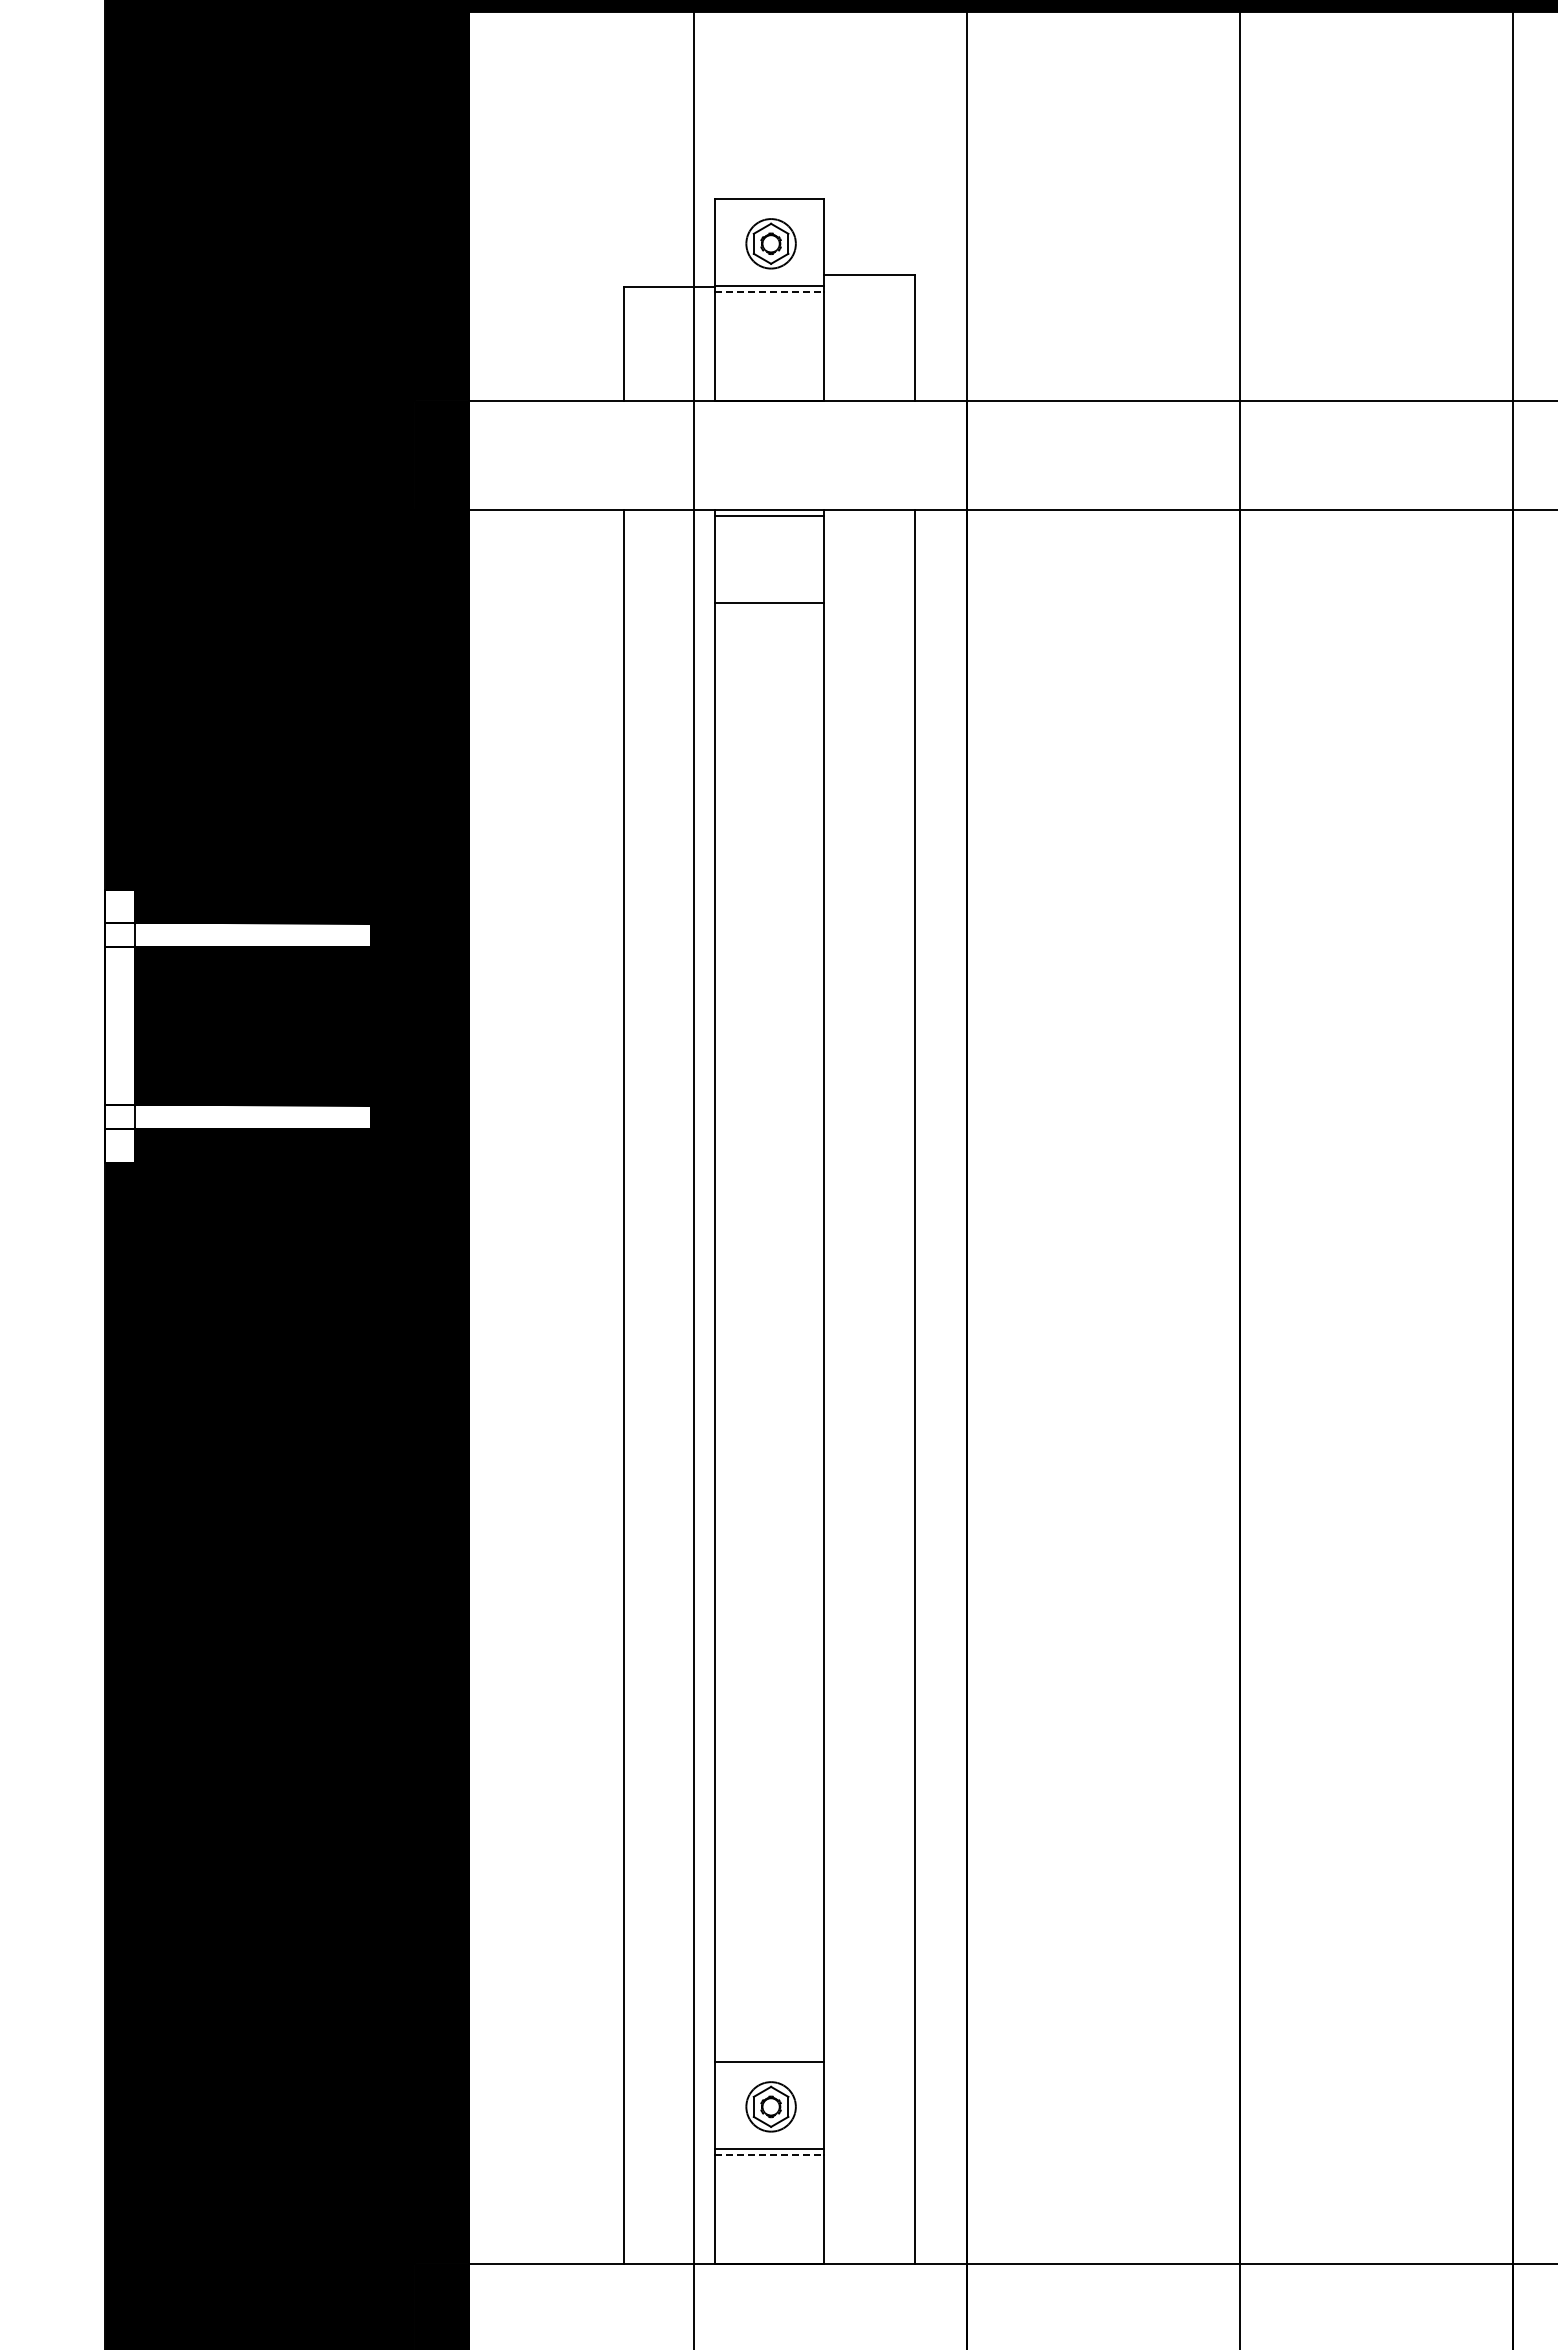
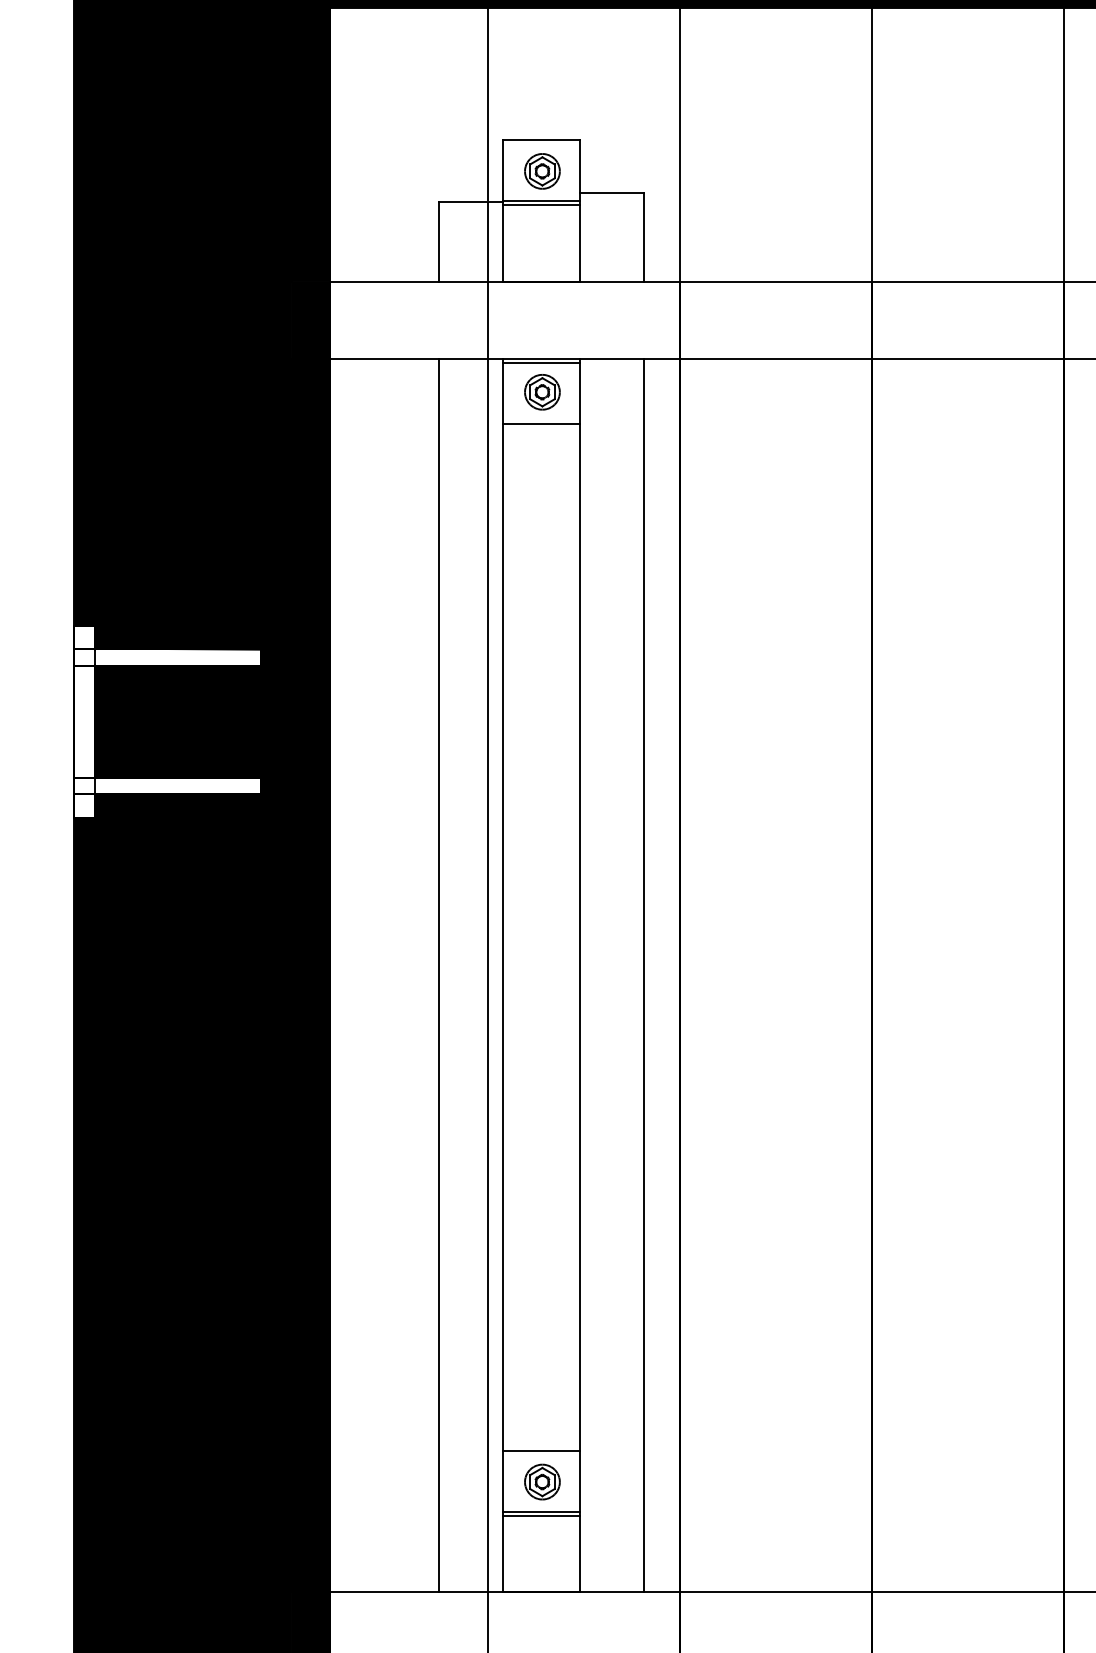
line: (769, 291) -> (541, 204), dashed -> solid
part: (770, 557) -> (542, 392), added
line: (769, 2154) -> (541, 1515), dashed -> solid

